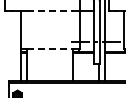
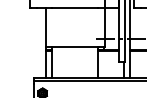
line: (50, 10) -> (75, 8), dashed -> solid
line: (50, 48) -> (75, 46), dashed -> solid

